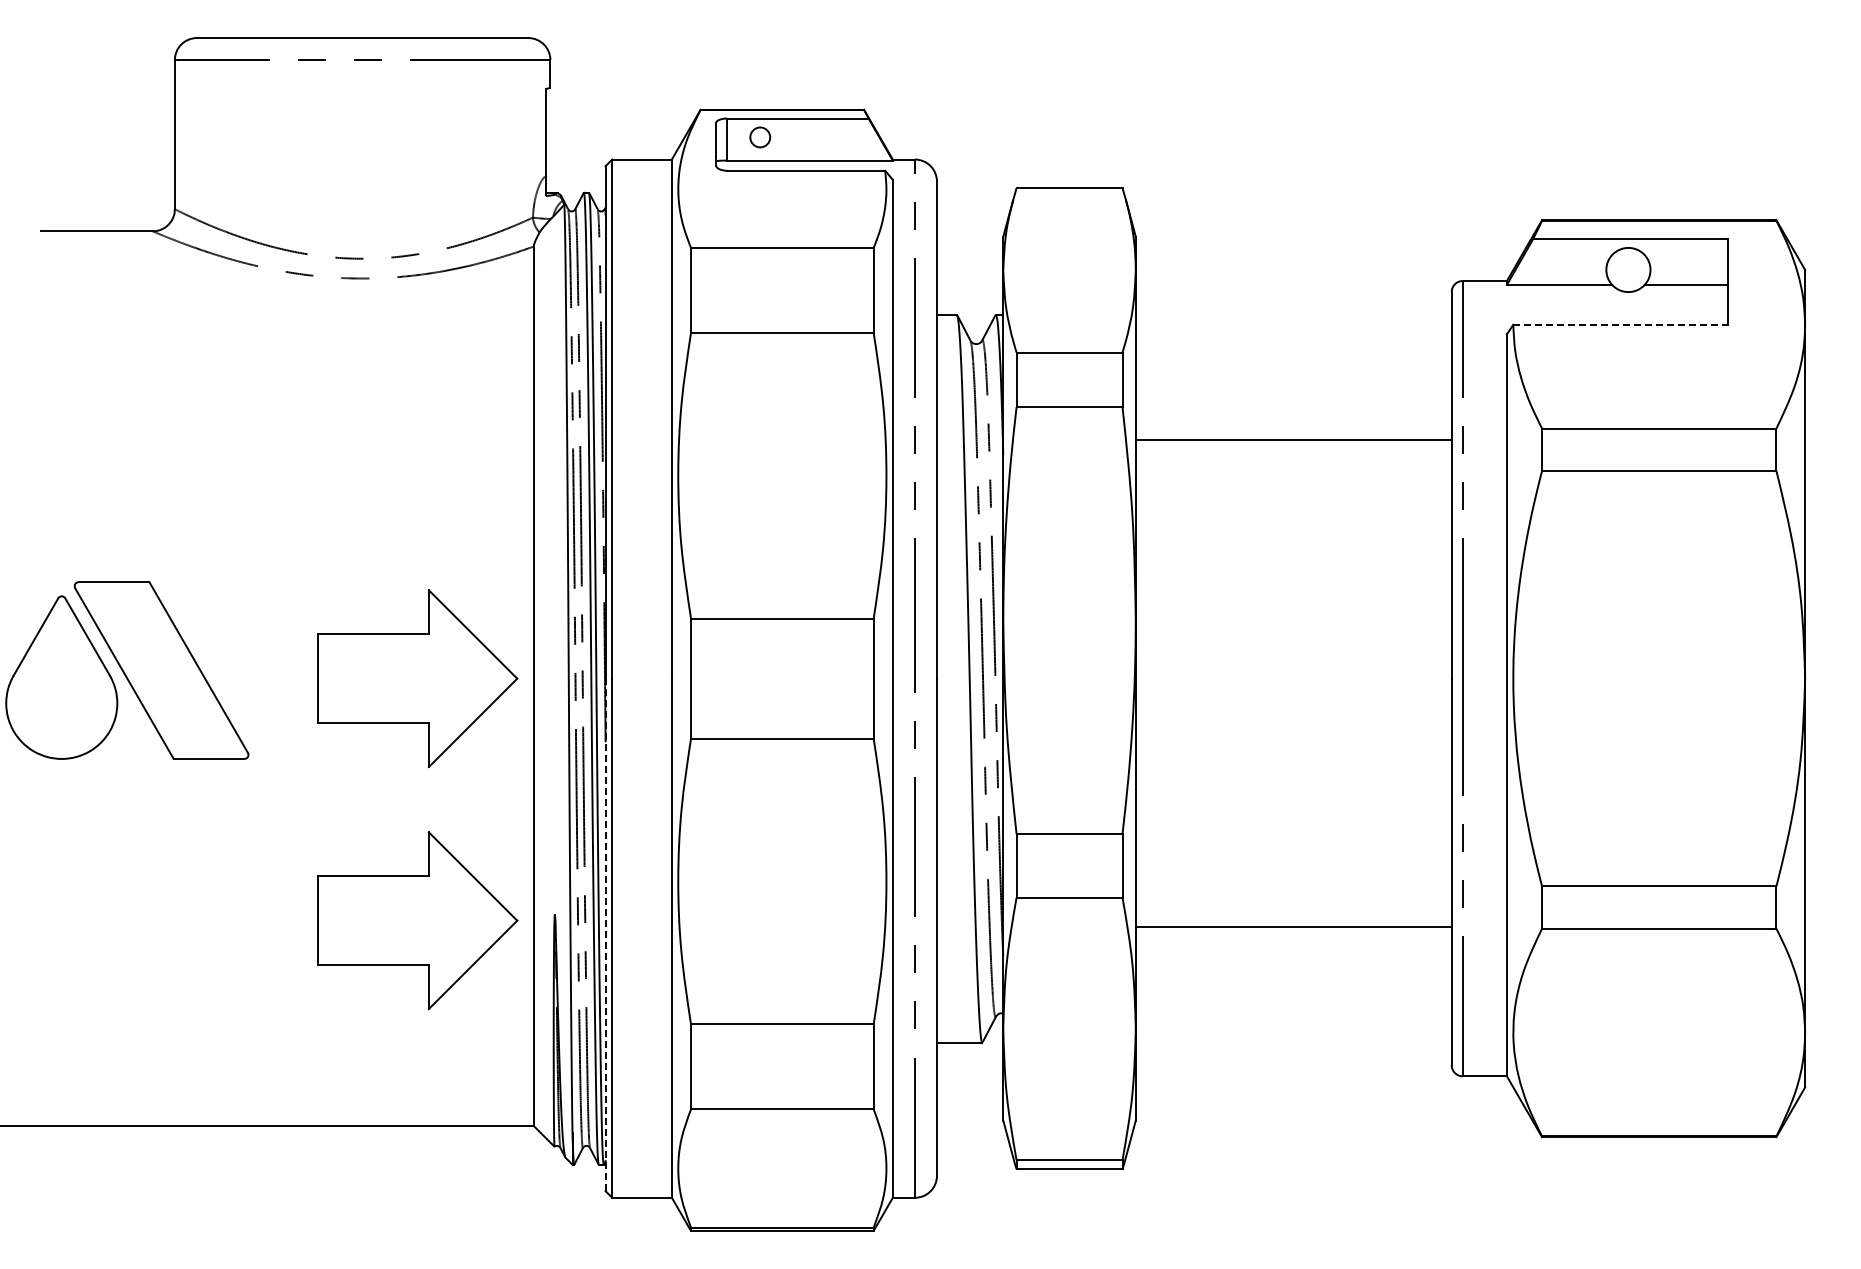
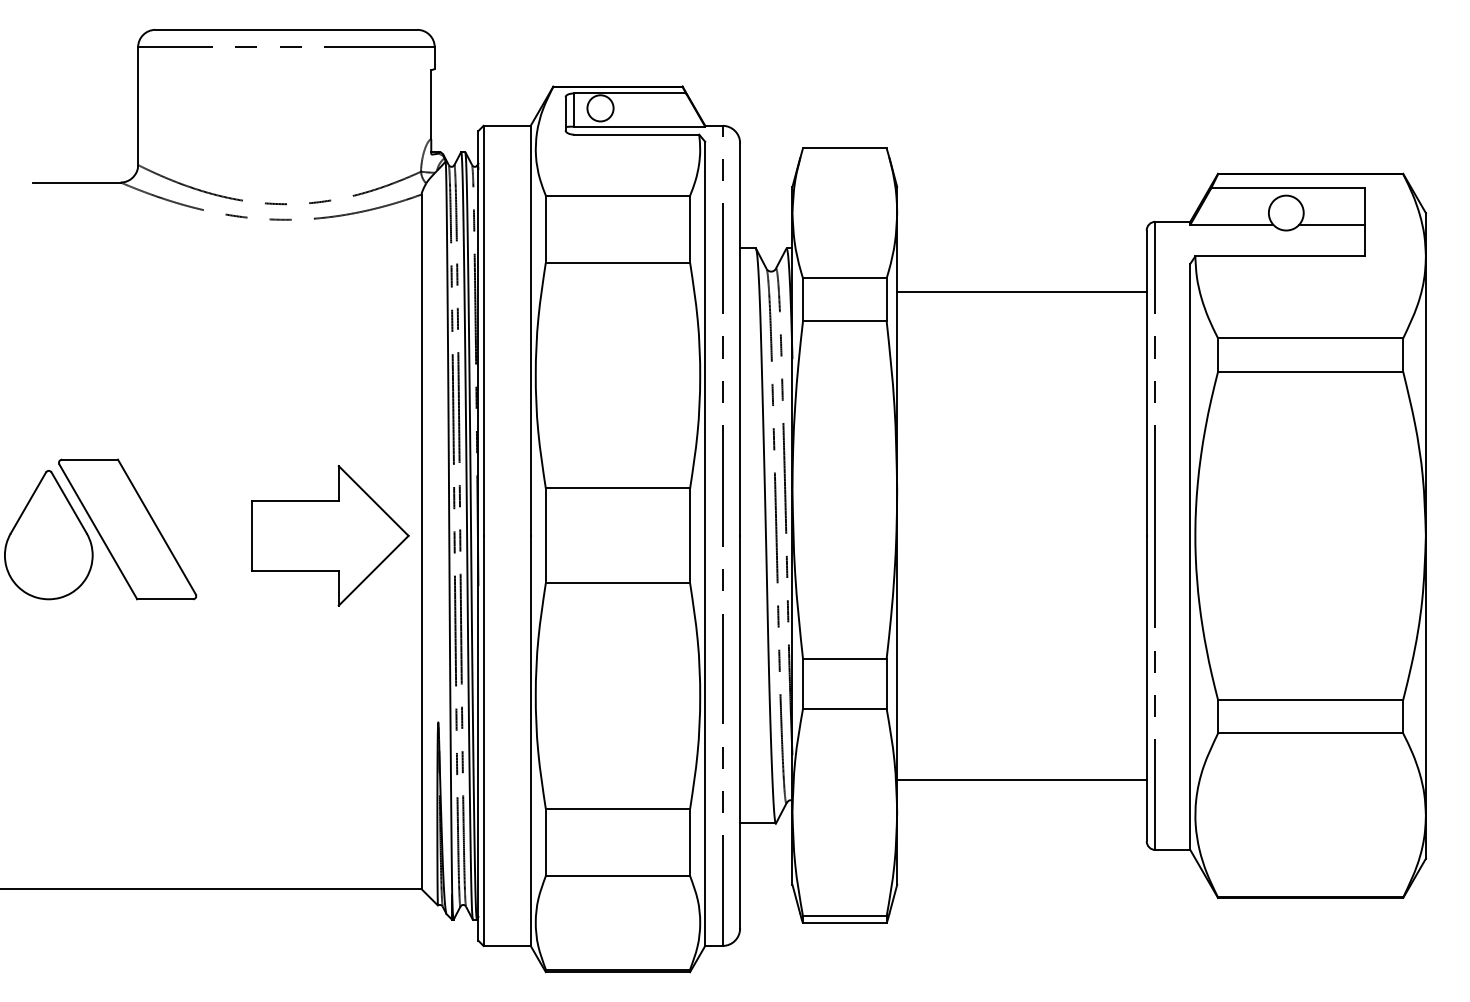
circle: (759, 137) -> (599, 108), size x1.67
line: (1621, 324) -> (1280, 256), dashed -> solid
line: (1293, 440) -> (1021, 291), moved
part: (417, 920) -> (329, 726), removed
line: (1293, 926) -> (1021, 779), moved
line: (605, 934) -> (478, 737), dashed -> solid

